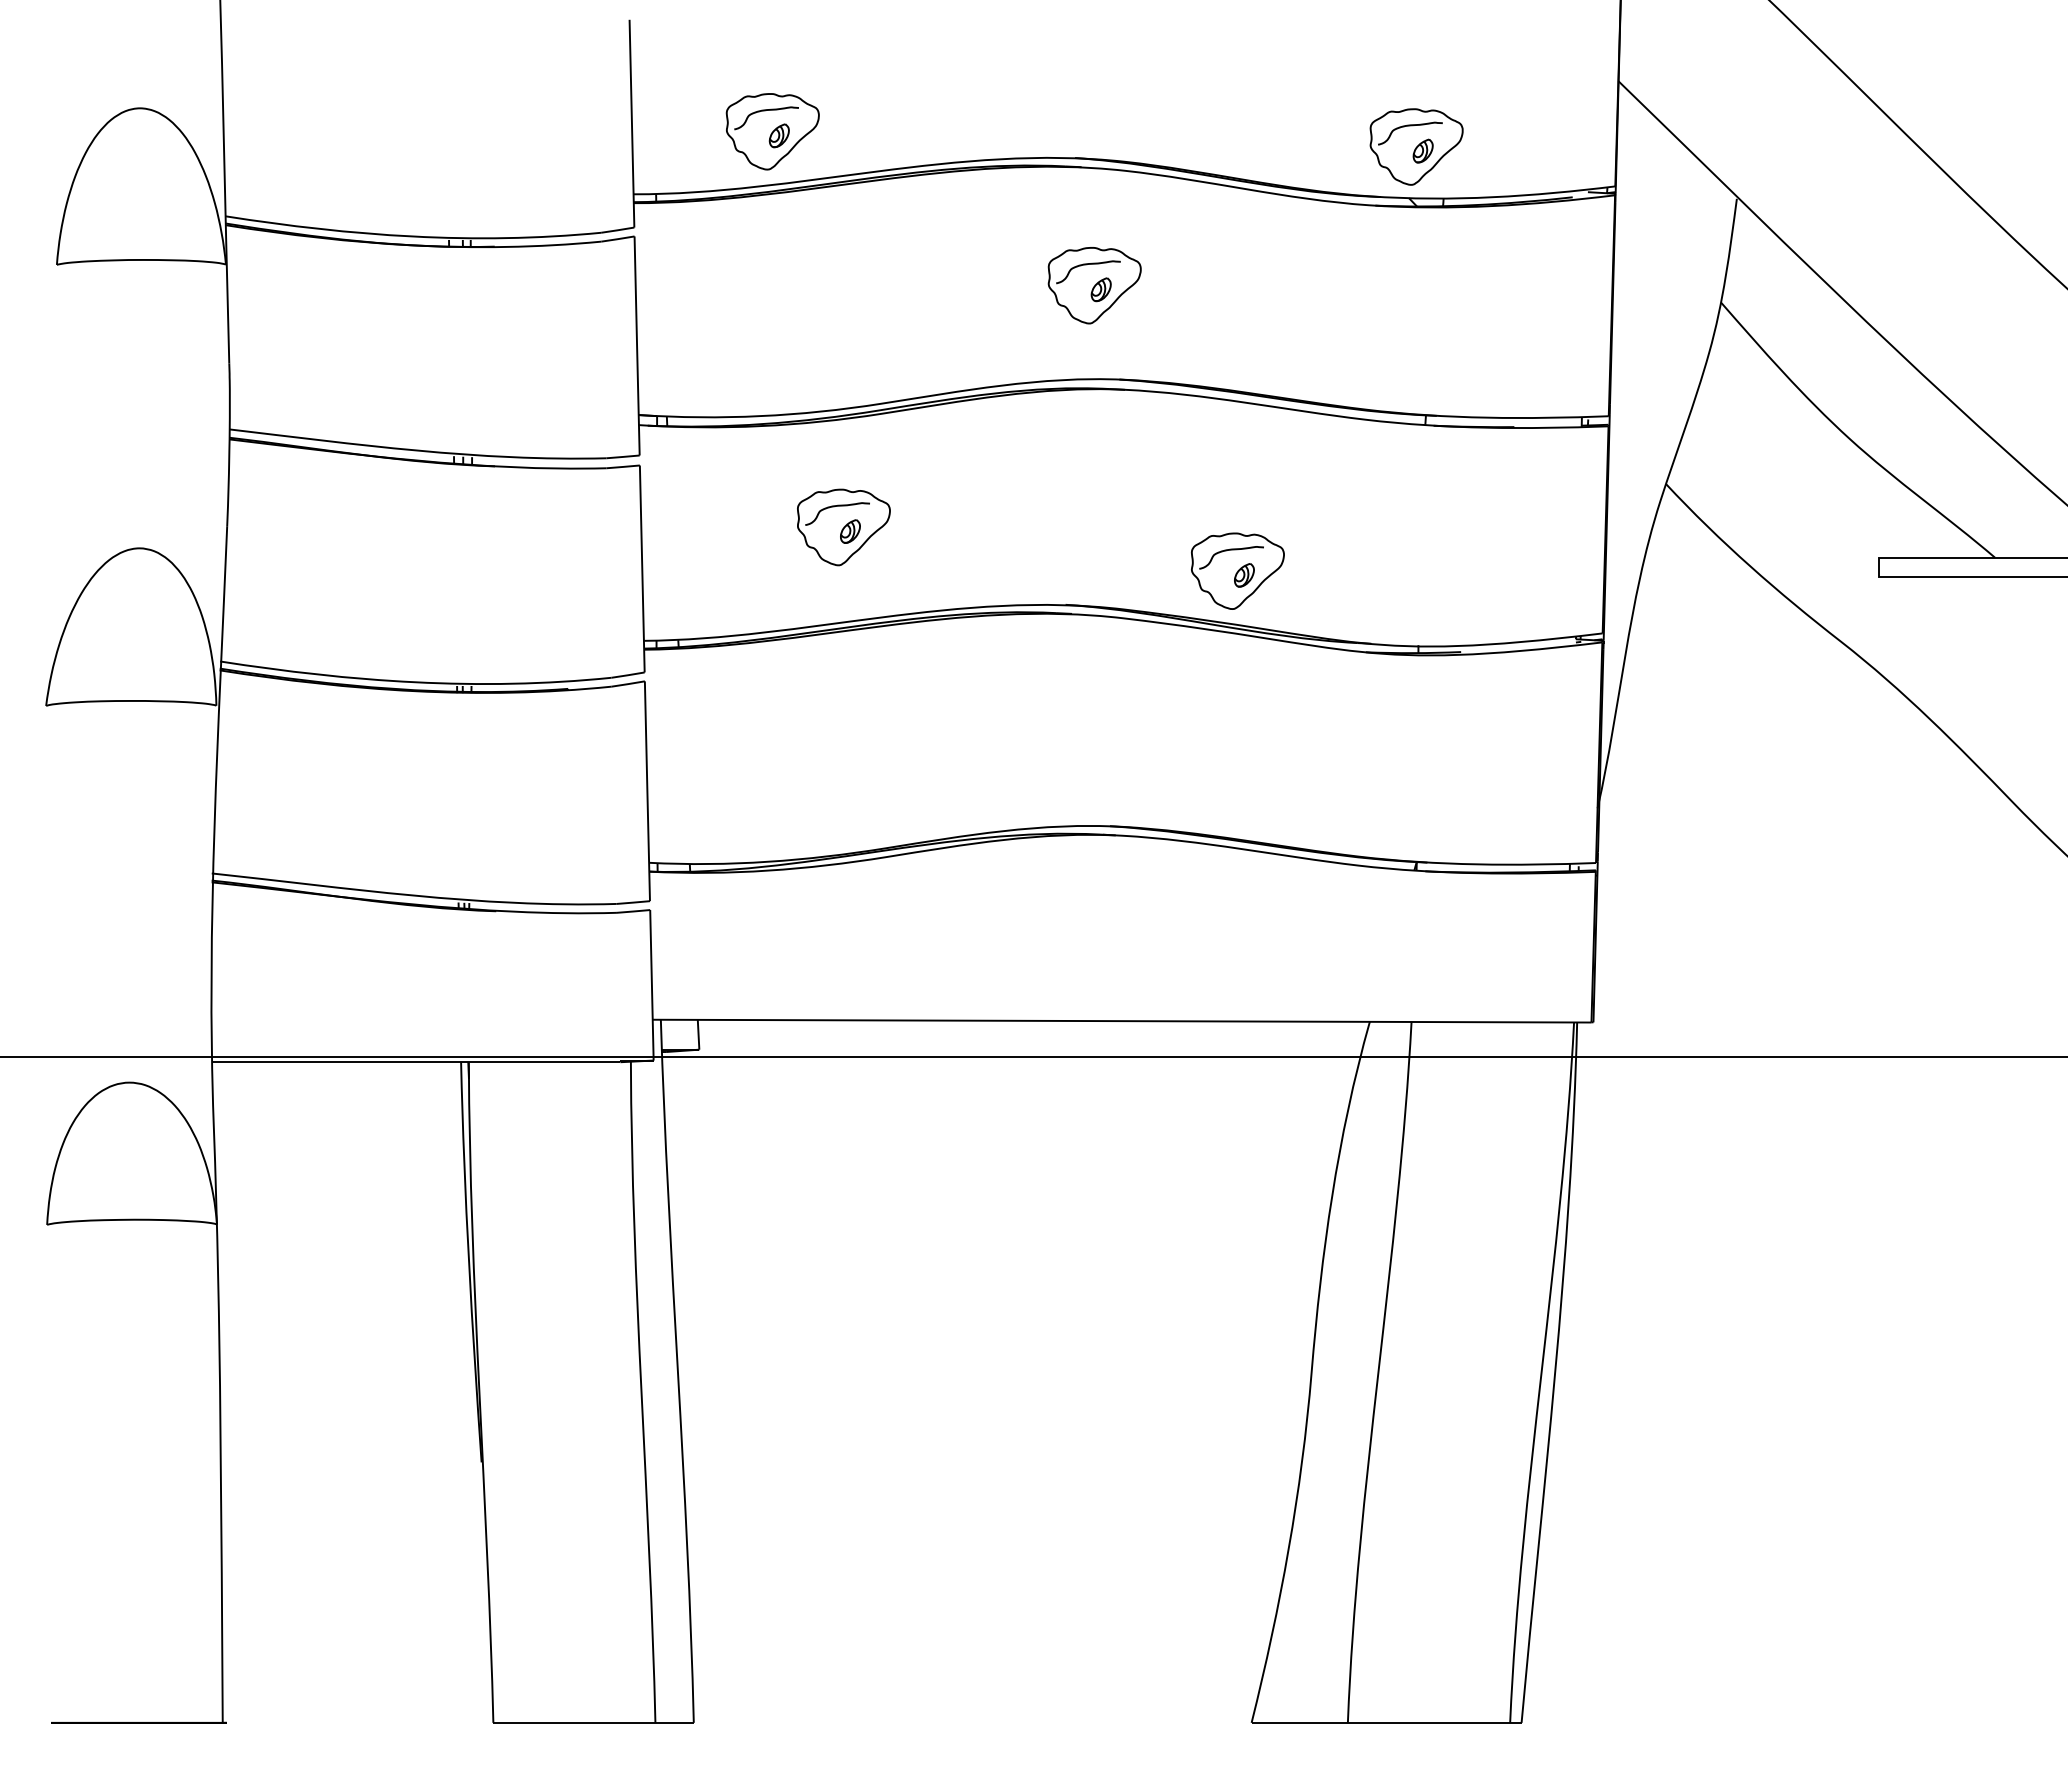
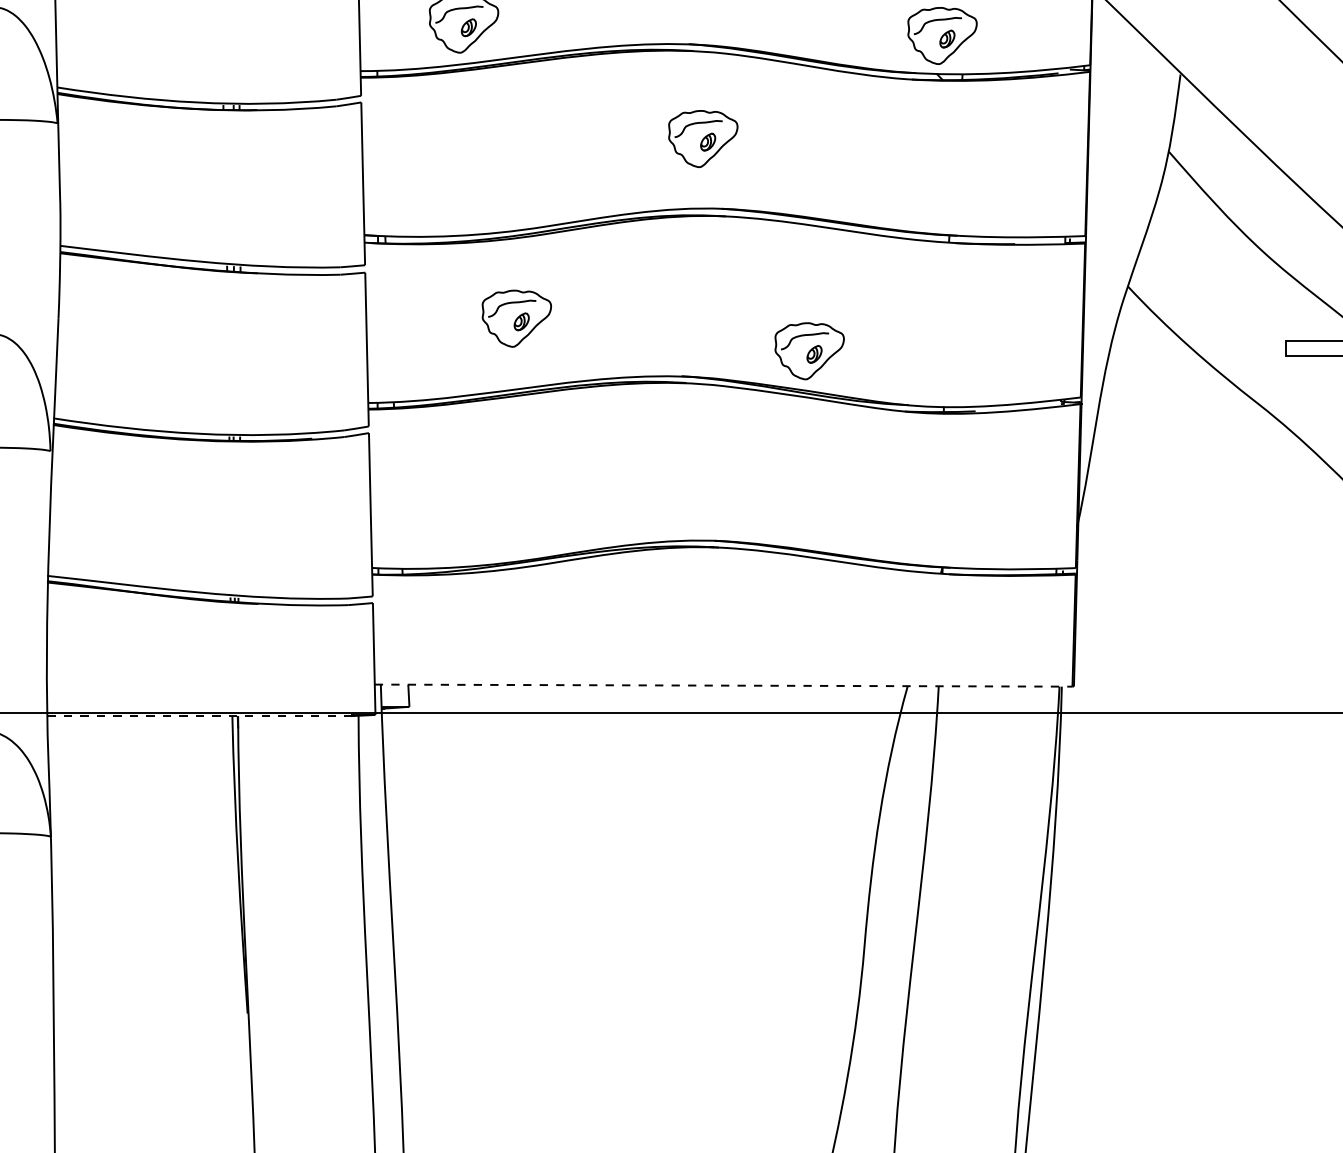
line: (1122, 1021) -> (723, 685), solid -> dashed
line: (416, 1062) -> (199, 716), solid -> dashed

